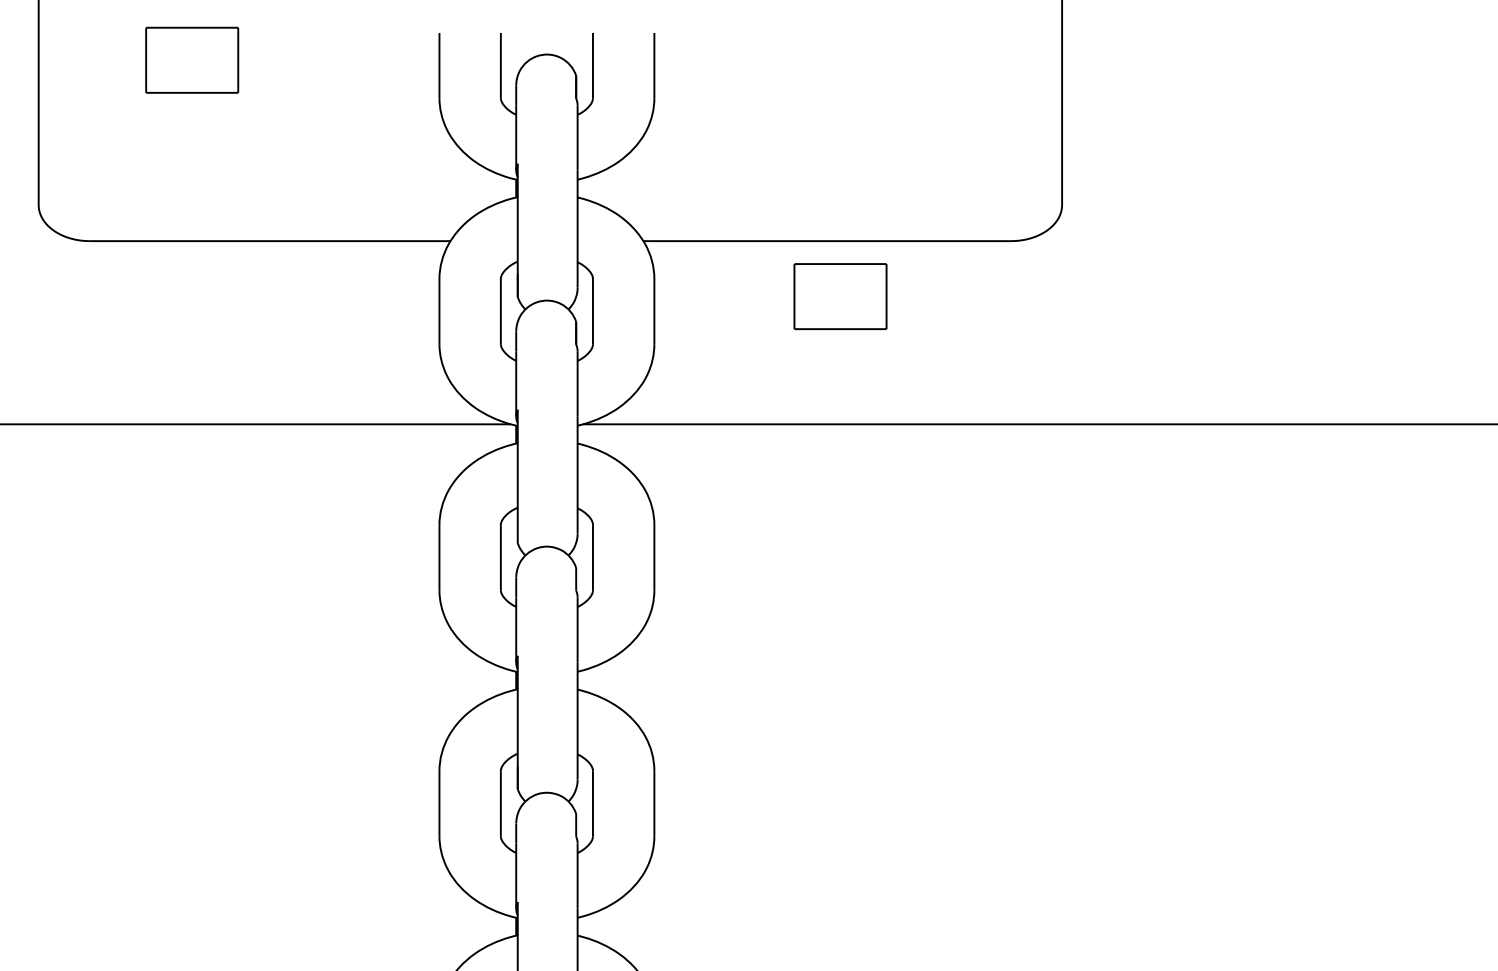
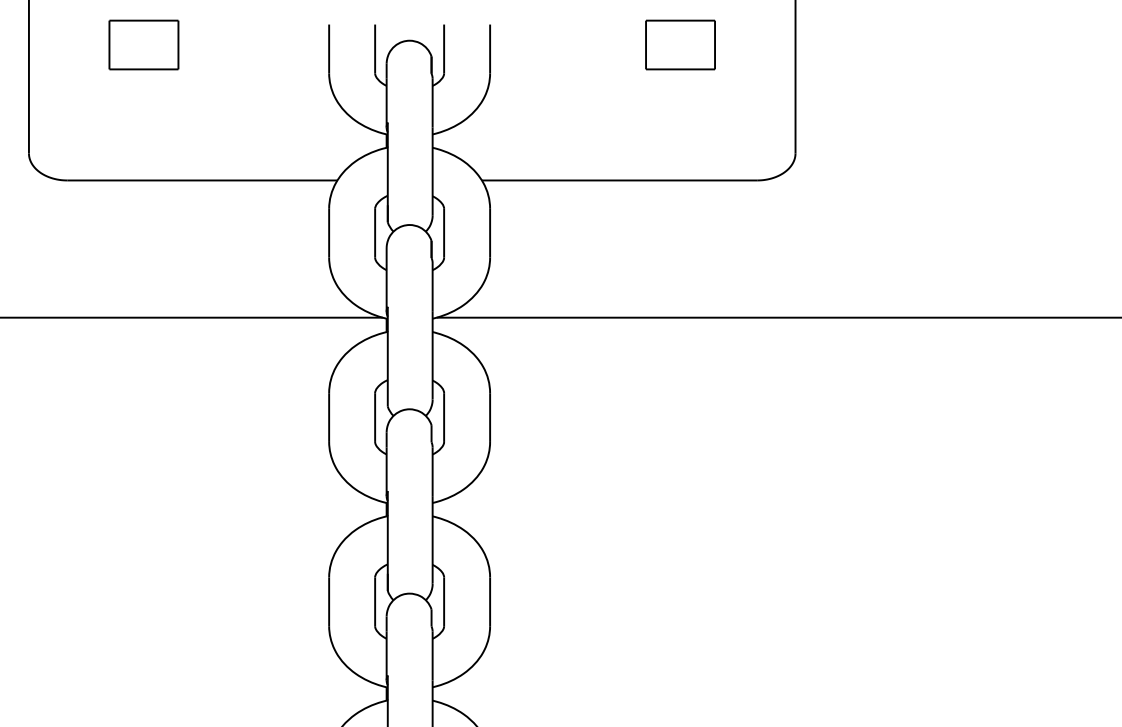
part: (840, 295) -> (680, 44), moved

